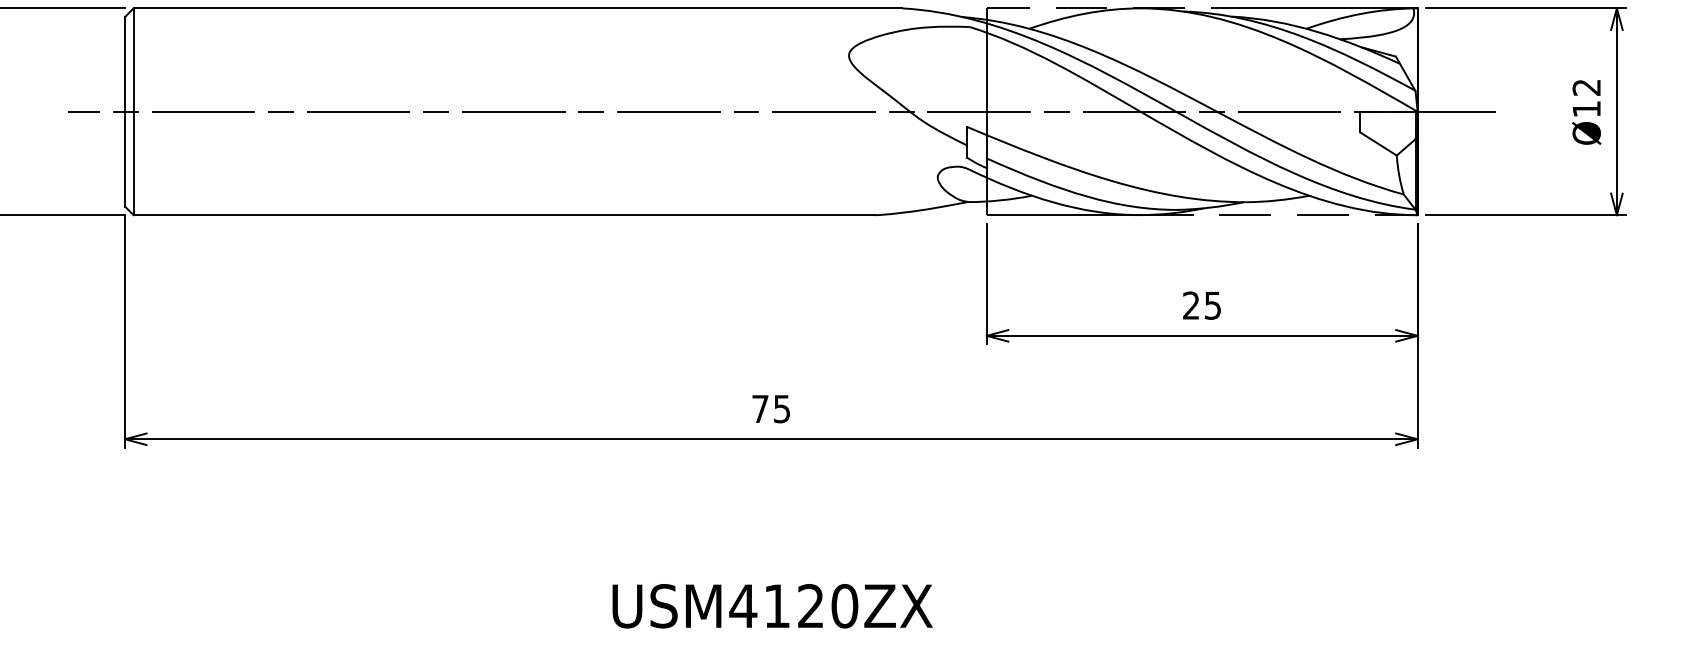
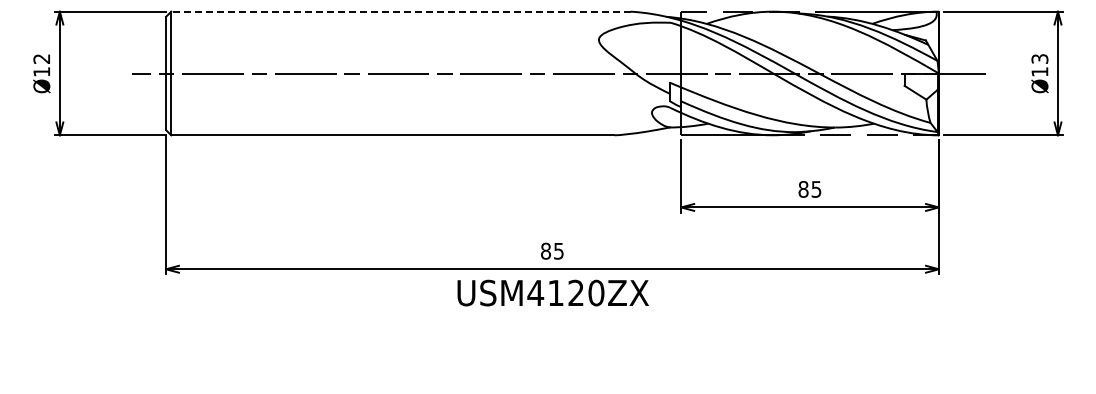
line: (518, 8) -> (401, 11), solid -> dashed
text: (1585, 86) -> (1039, 58), Ø12 -> Ø13
text: (1191, 305) -> (803, 189), 25 -> 85
text: (759, 407) -> (545, 250), 75 -> 85
text: (771, 605) -> (552, 292), moved

